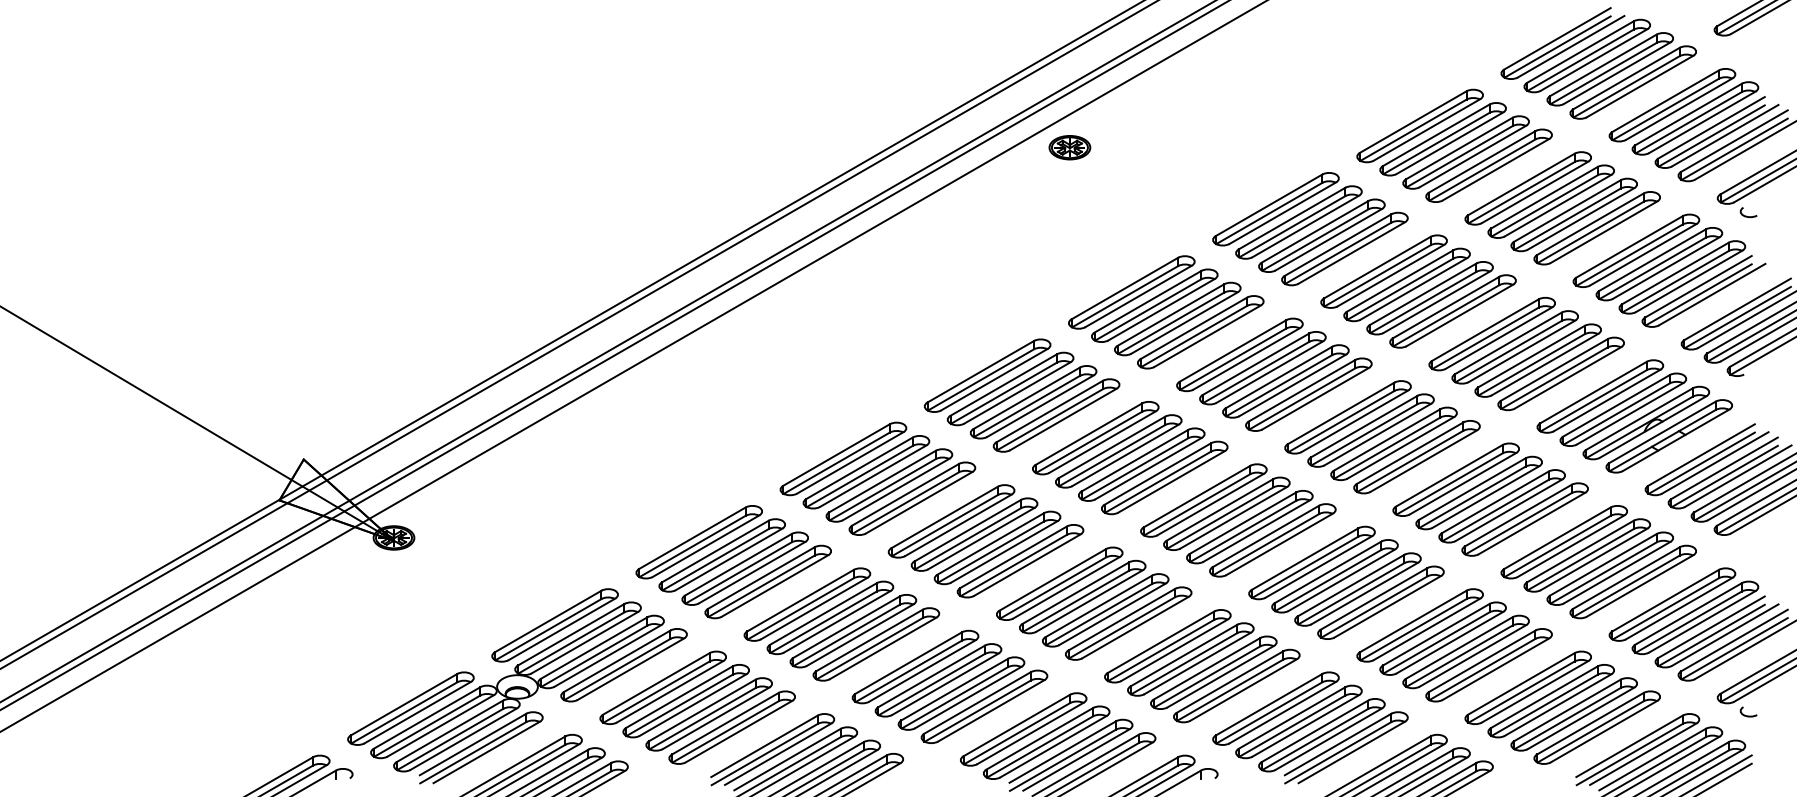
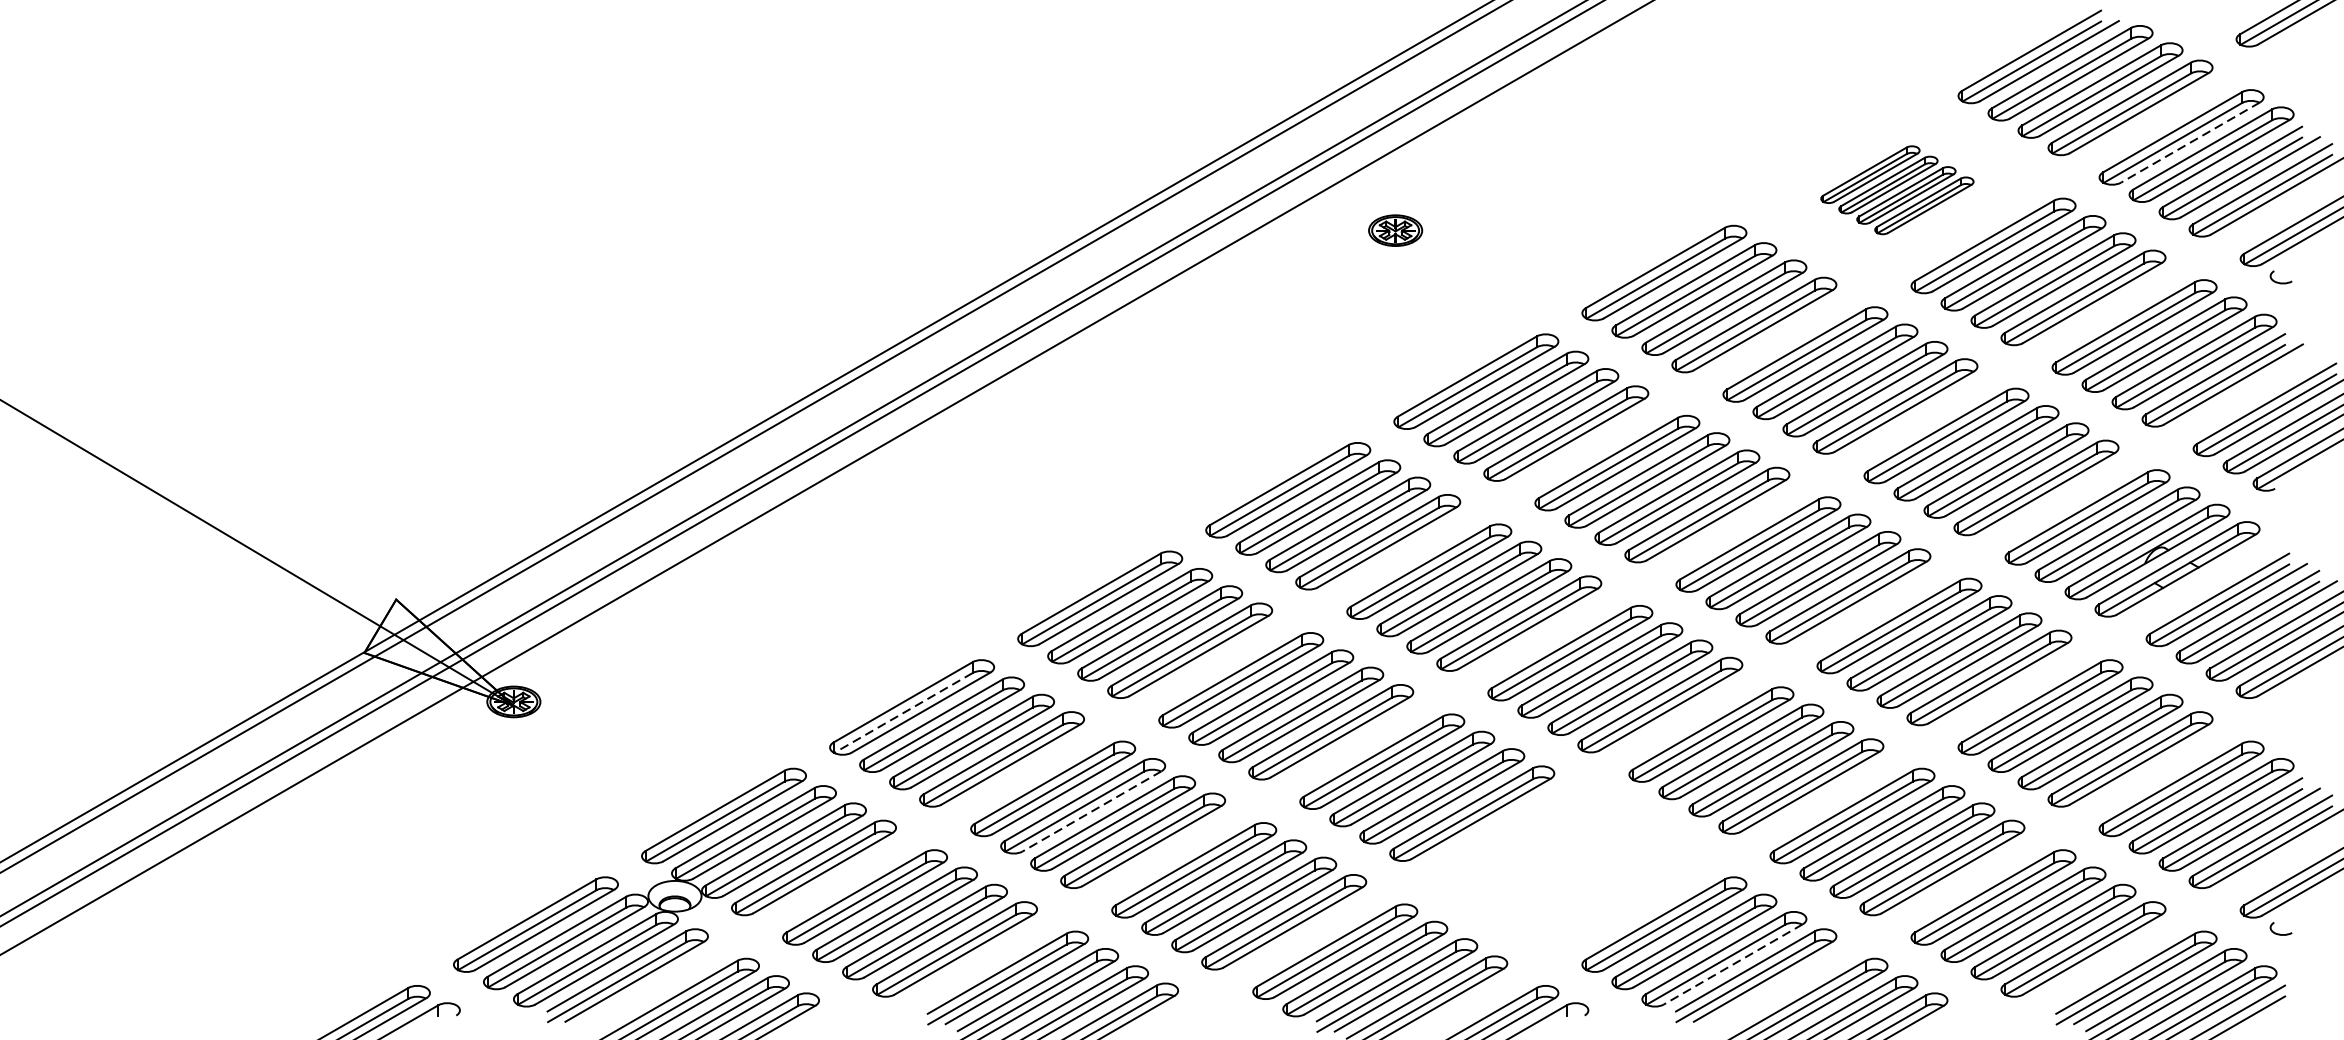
line: (1678, 109) -> (2189, 142), solid -> dashed
part: (1454, 145) -> (1897, 189), size x0.6
part: (1069, 147) -> (1395, 230), moved
line: (692, 546) -> (903, 713), solid -> dashed
line: (836, 622) -> (1091, 812), solid -> dashed
part: (1202, 666) -> (1568, 869), removed
line: (1328, 739) -> (1732, 964), solid -> dashed

